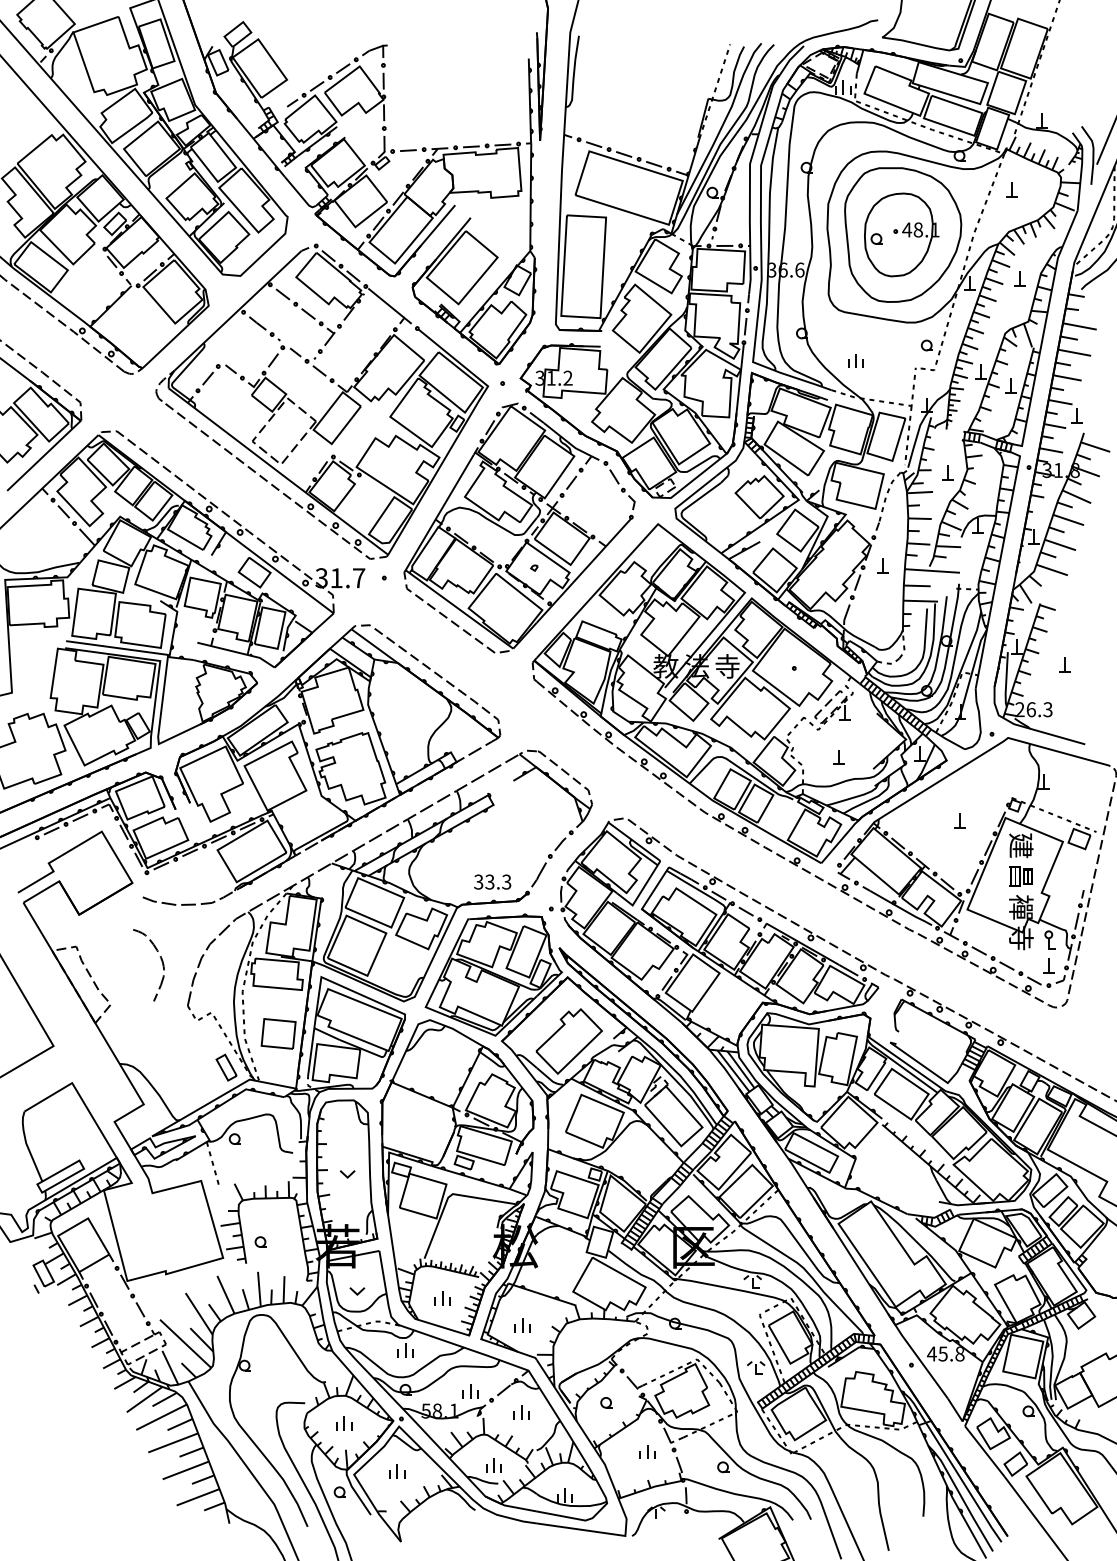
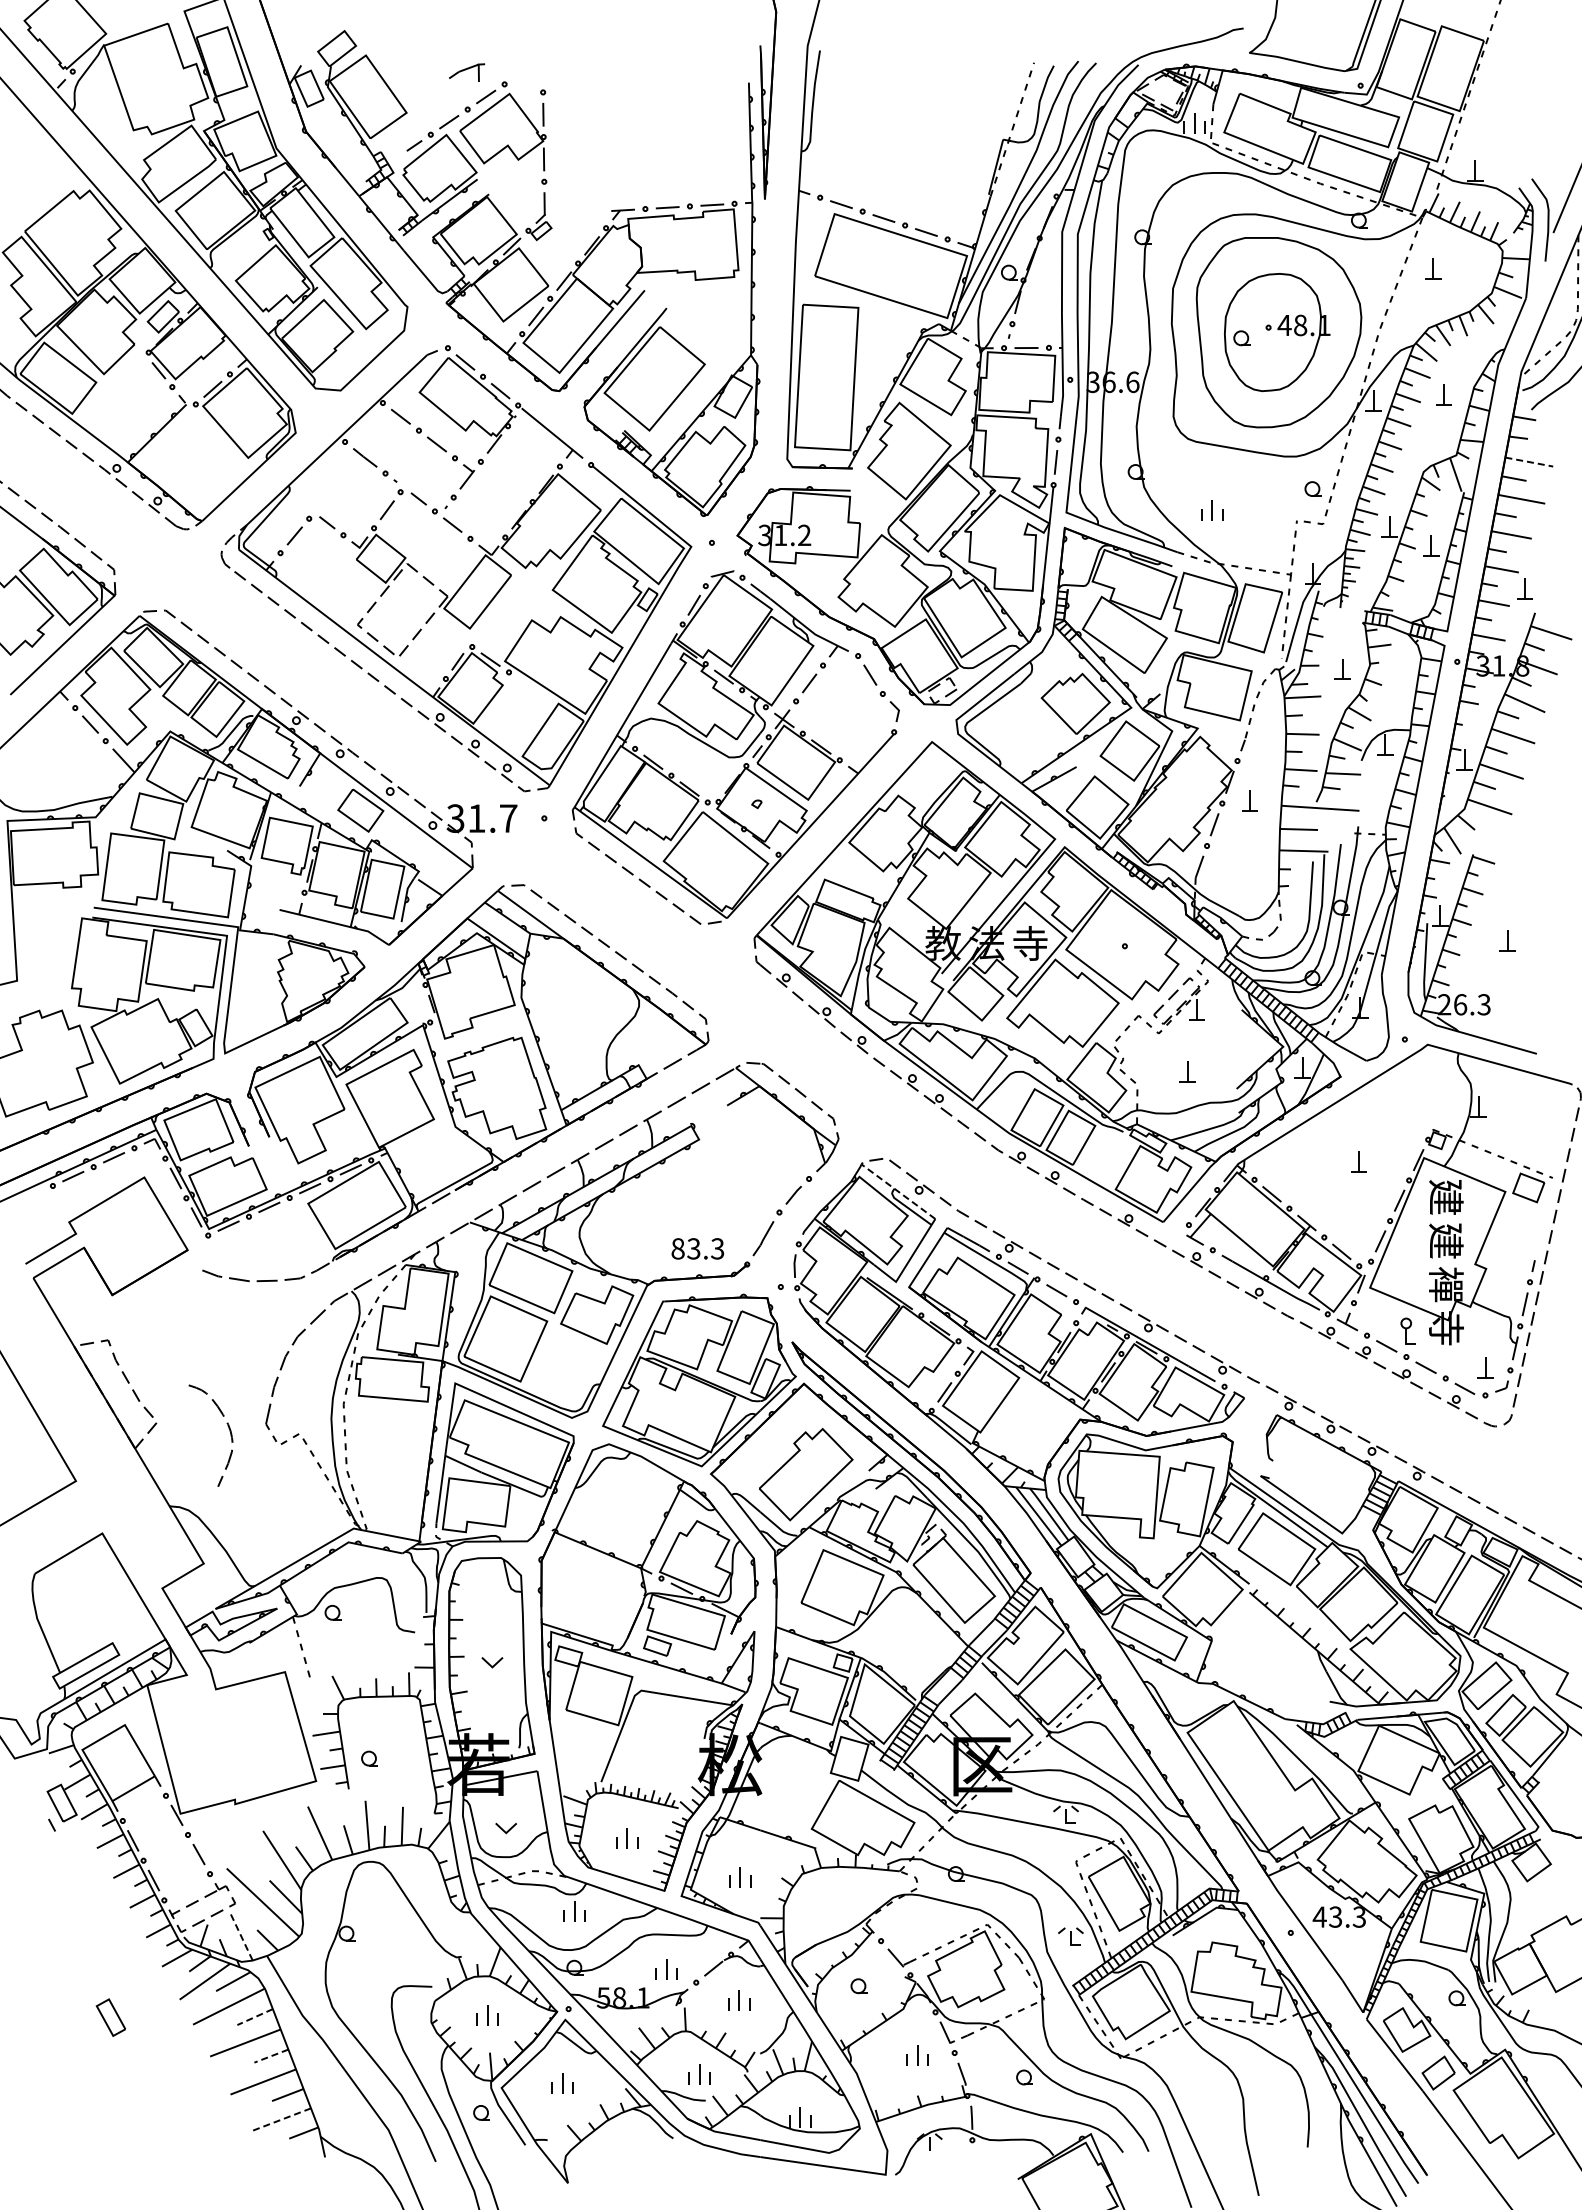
part: (375, 51) -> (467, 72), moved
part: (408, 150) -> (578, 212), removed
line: (1080, 326) -> (1529, 462), solid -> dashed
line: (633, 841) -> (897, 1191), solid -> dashed
text: (1021, 876) -> (1446, 1240), 昌 -> 建
text: (478, 881) -> (677, 1248), 33.3 -> 83.3
part: (1049, 939) -> (1407, 1330), moved
curve: (161, 960) -> (228, 1428), moved
part: (278, 1033) -> (394, 1463), removed
part: (226, 1067) -> (110, 2017), moved
text: (951, 1353) -> (1347, 1916), 45.8 -> 43.3
line: (170, 1367) -> (241, 1936), solid -> dashed
line: (179, 1424) -> (254, 2017), solid -> dashed
line: (190, 1452) -> (270, 2056), solid -> dashed
line: (197, 1497) -> (280, 2120), solid -> dashed

